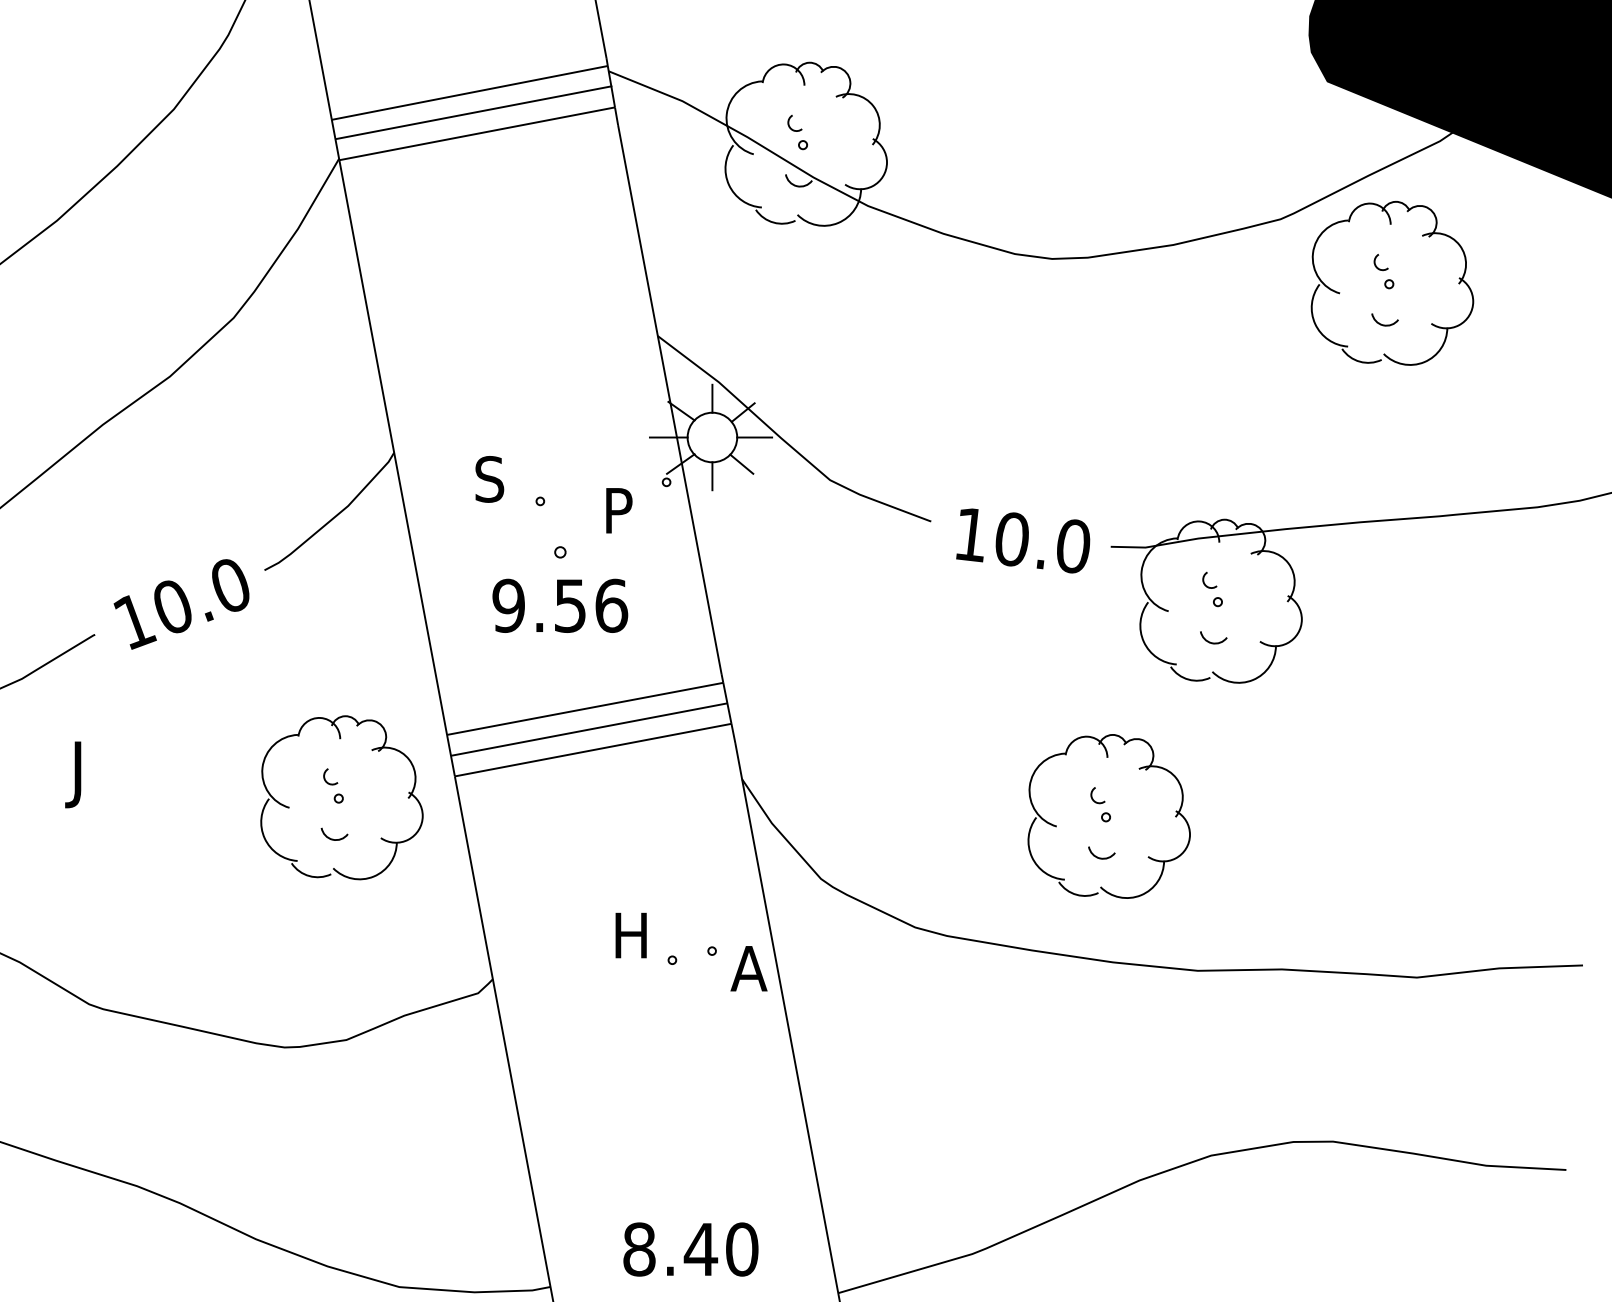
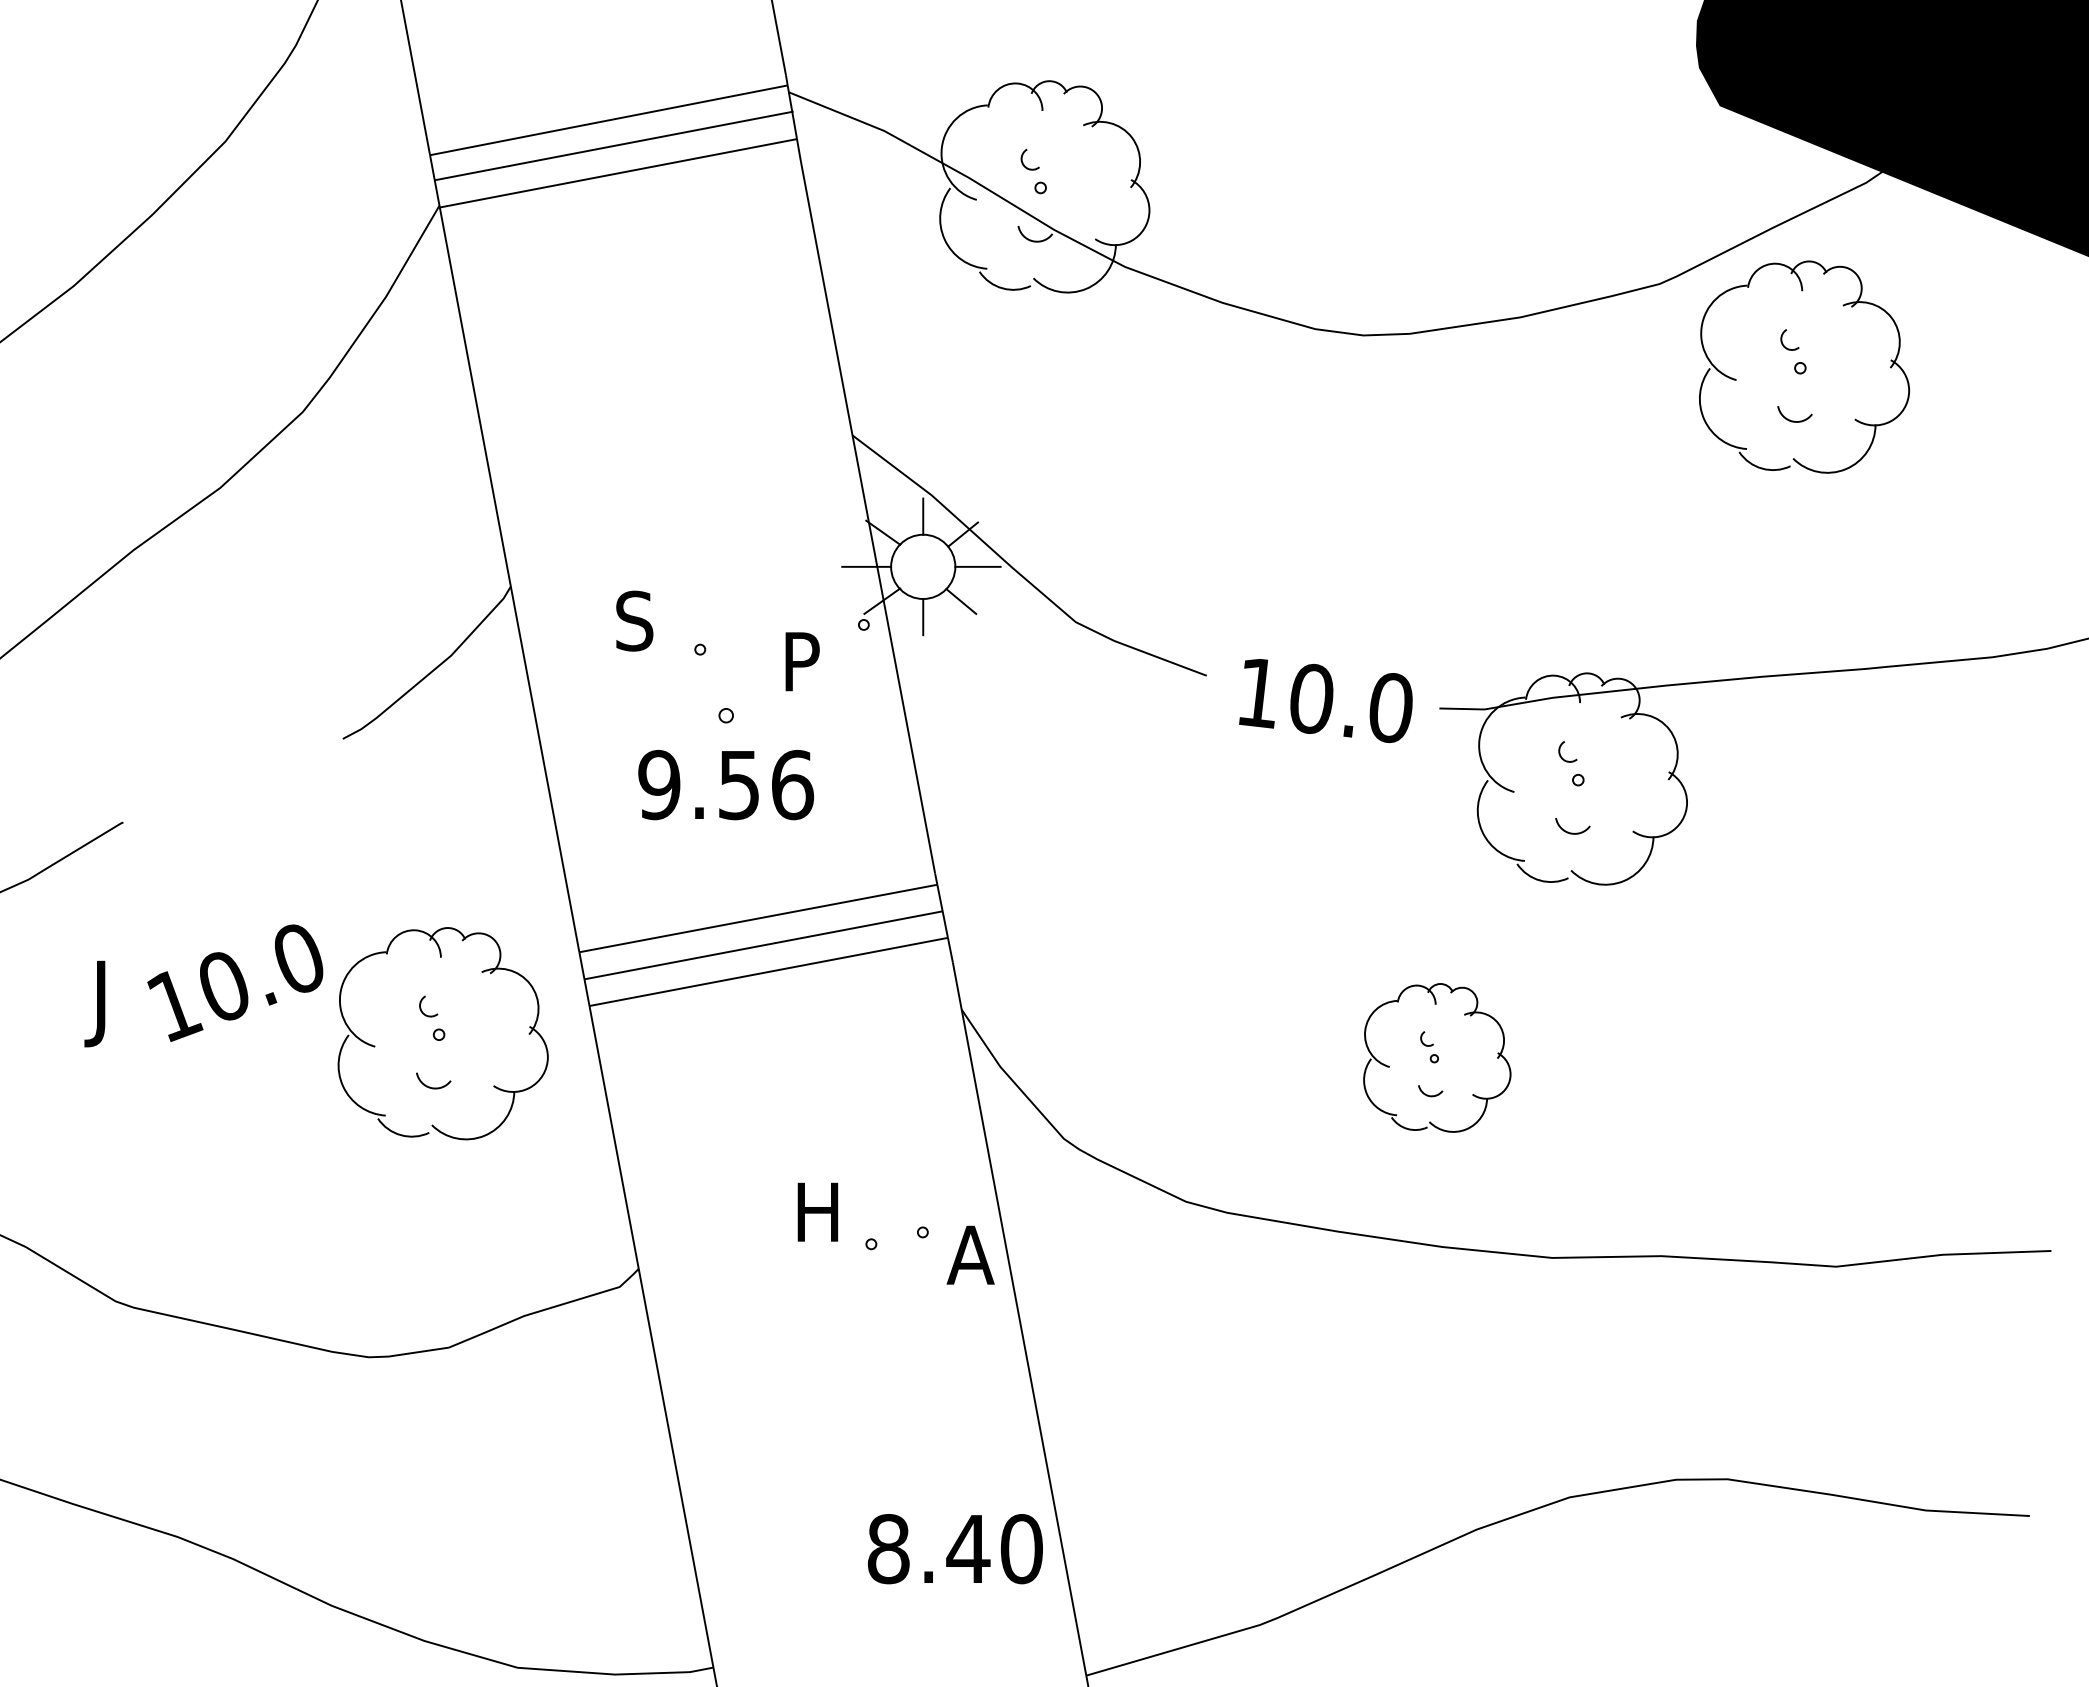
text: (181, 603) -> (235, 982), moved
part: (1108, 816) -> (1436, 1057), size x0.7
text: (690, 1249) -> (954, 1549), moved

